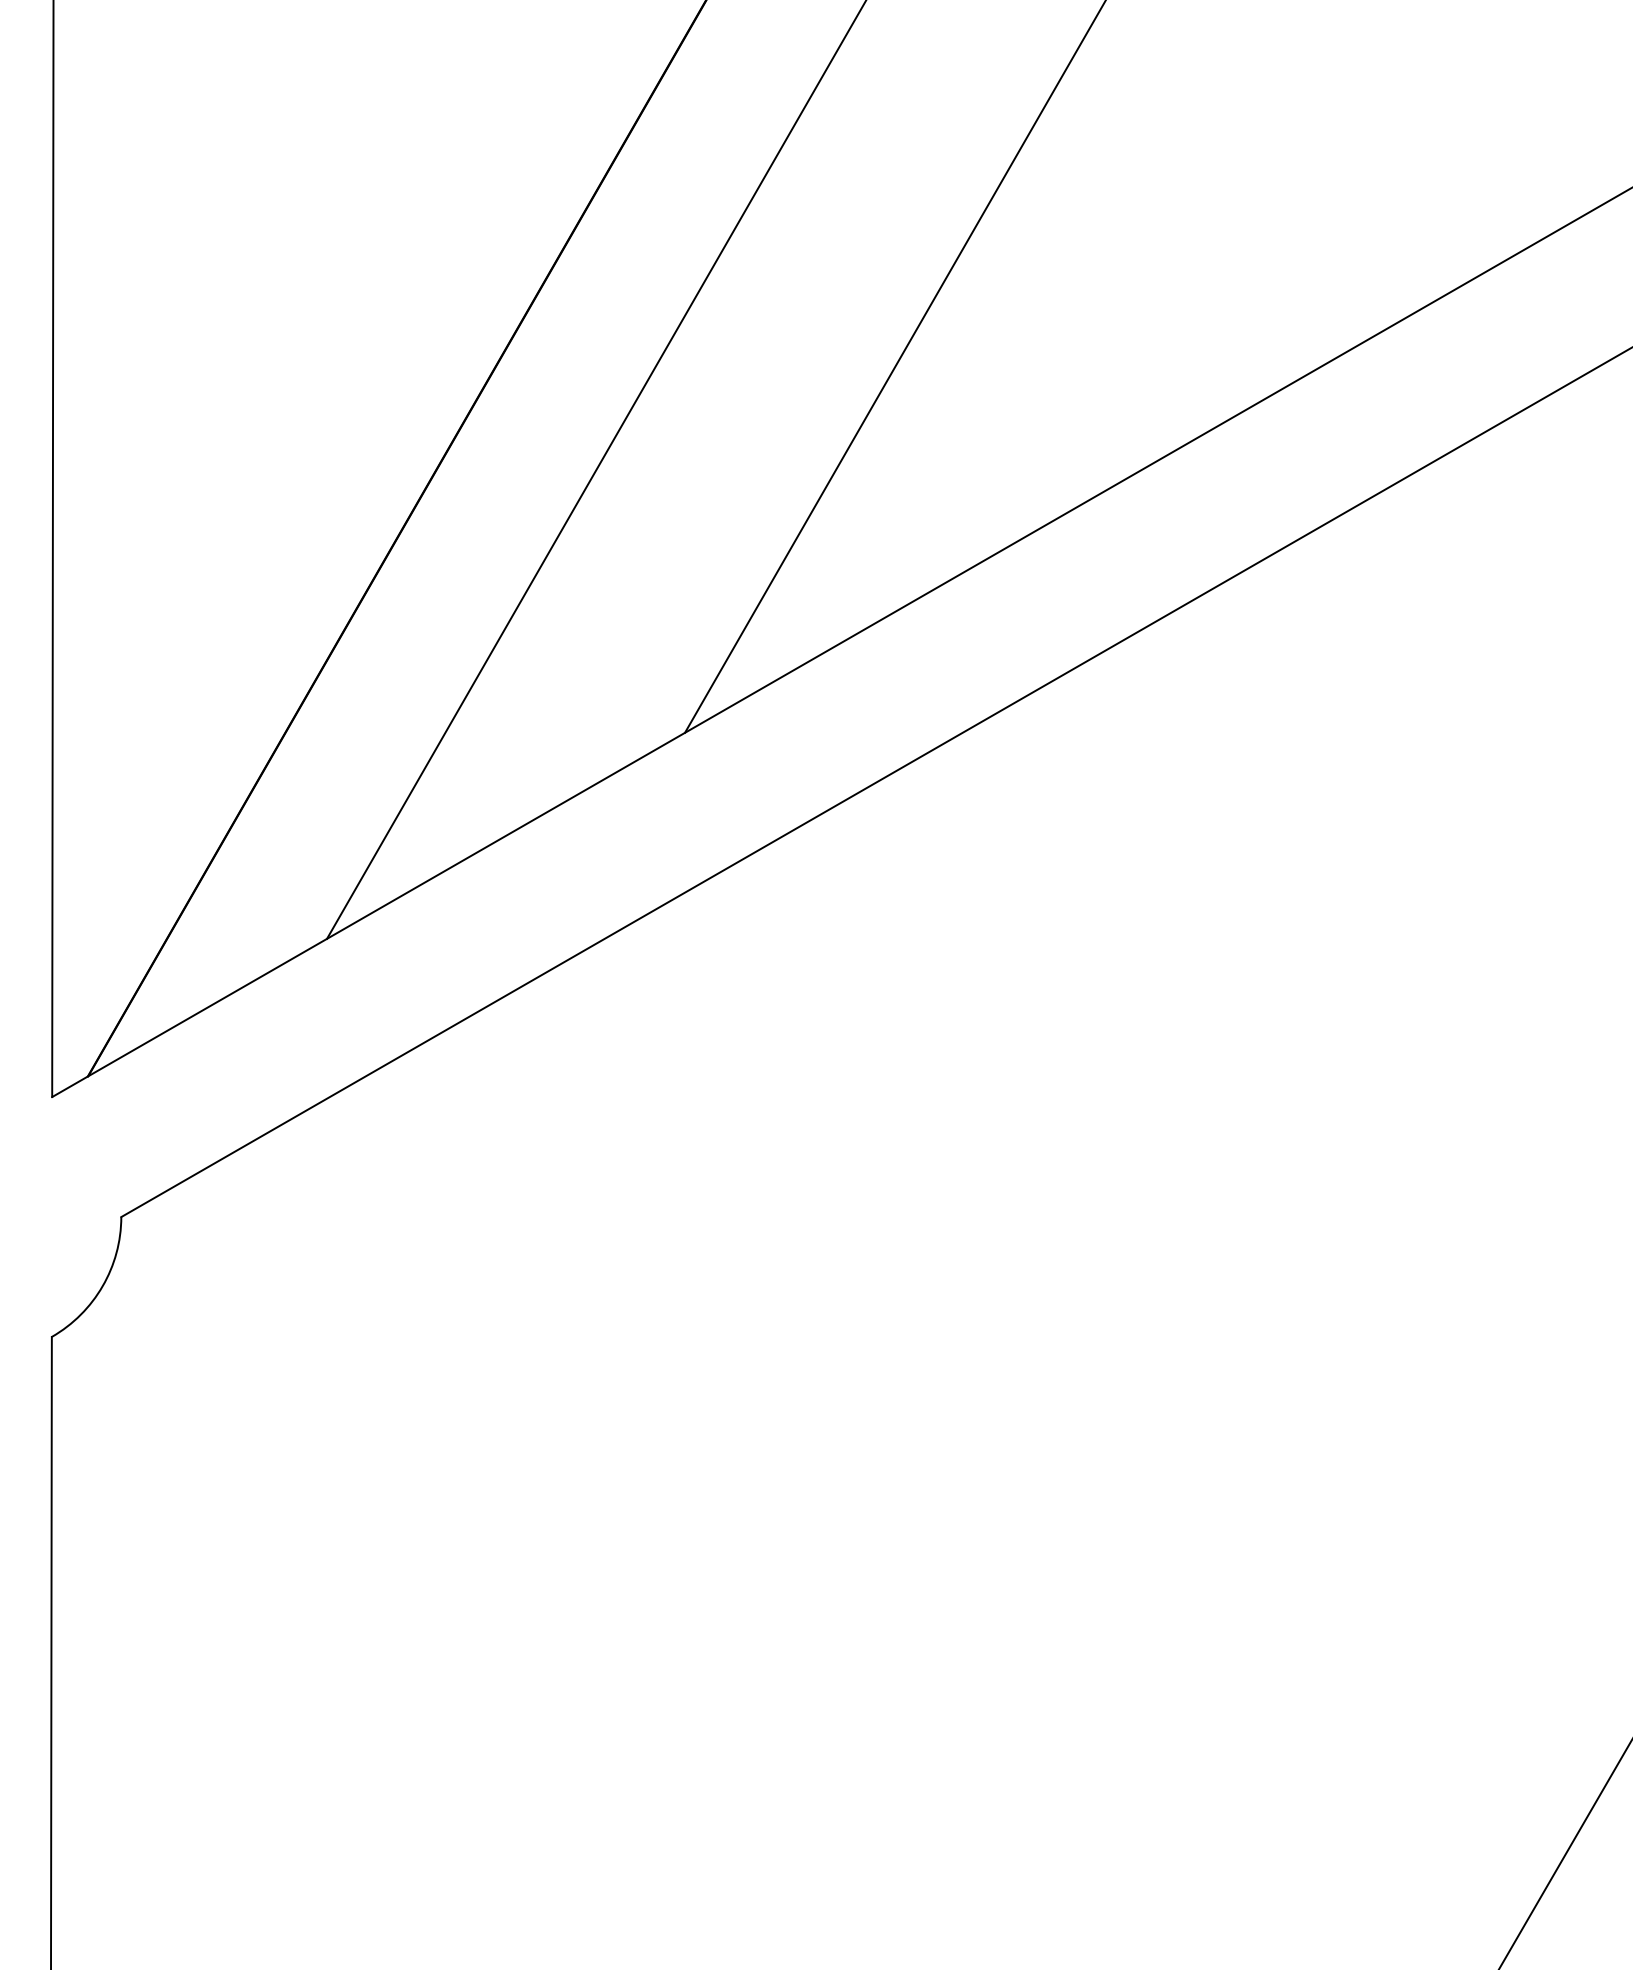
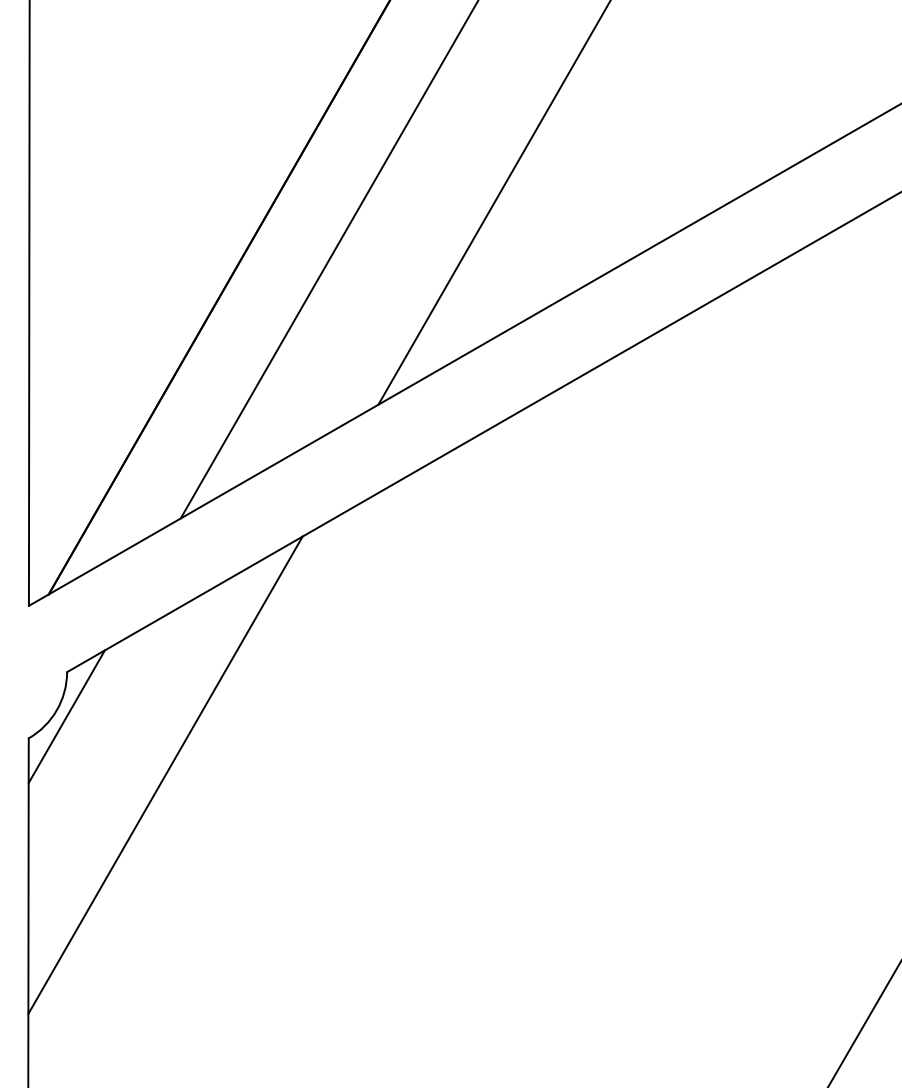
line: (120, 1297) -> (66, 716), added
line: (299, 1402) -> (165, 774), added

